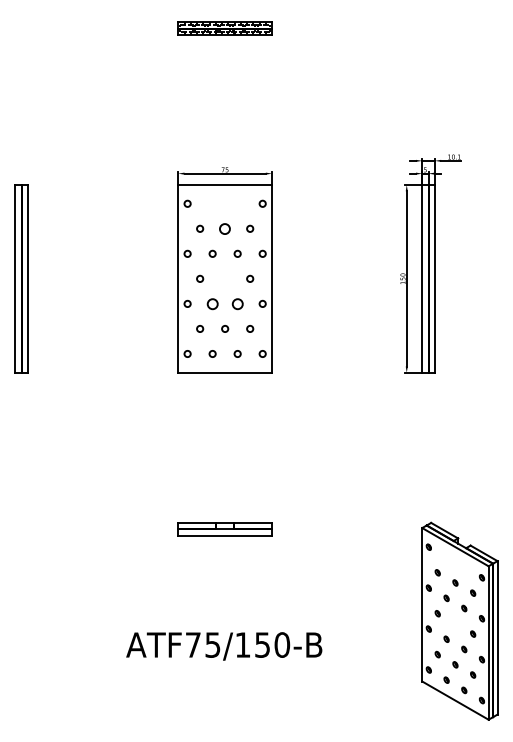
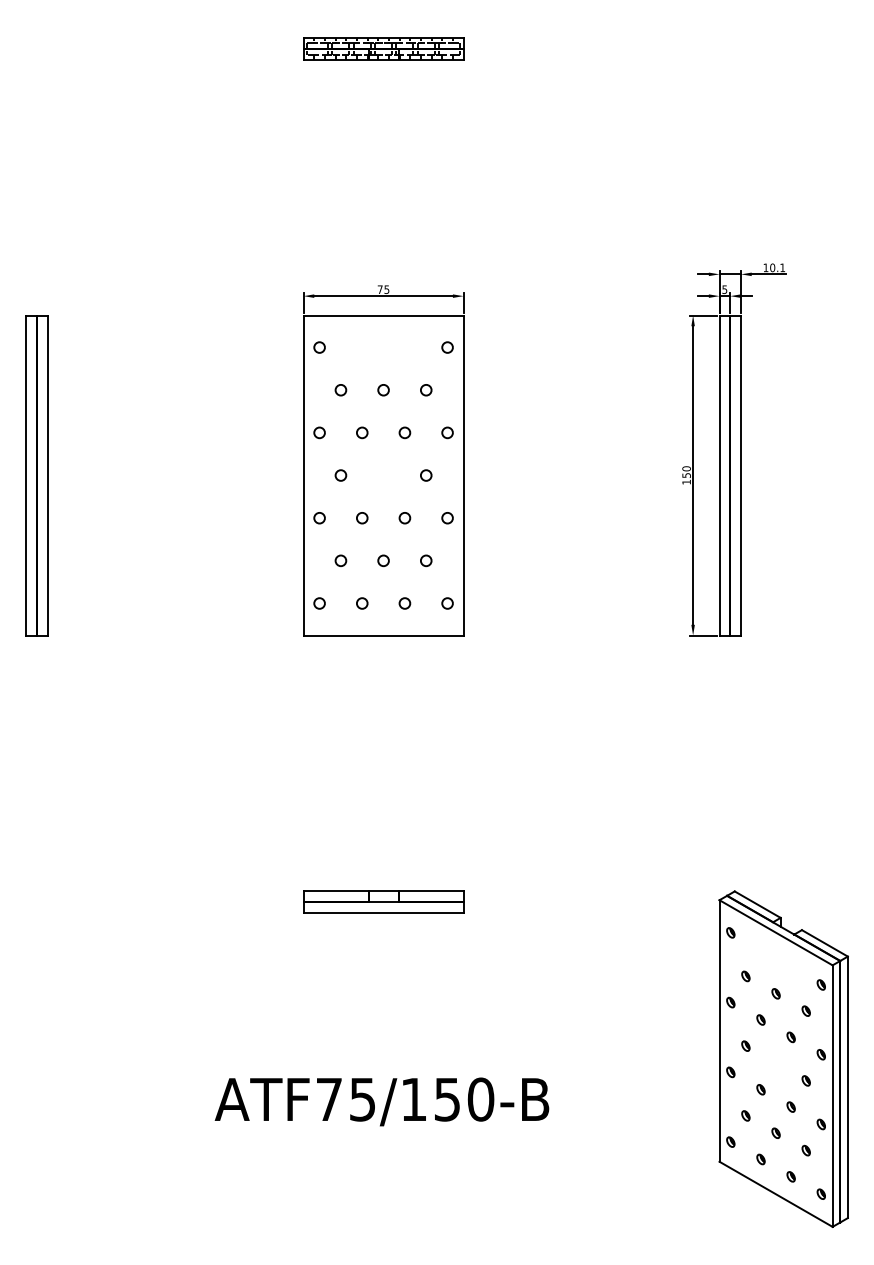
circle: (225, 228) -> (384, 389), size x0.62
circle: (212, 303) -> (362, 517), size x0.62
circle: (237, 303) -> (404, 517), size x0.62

